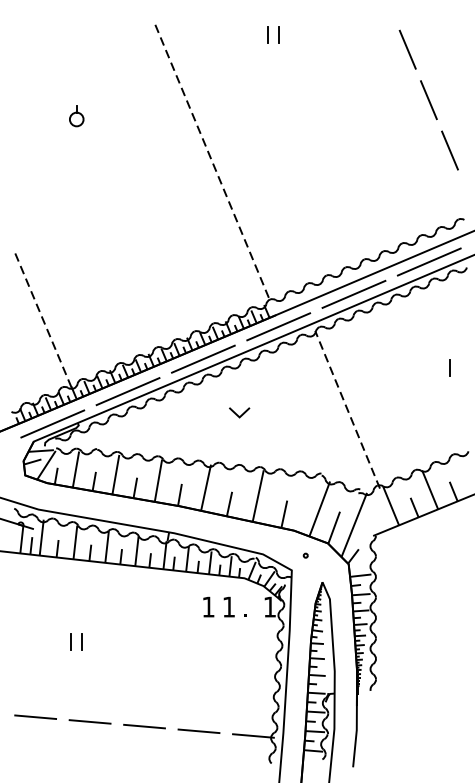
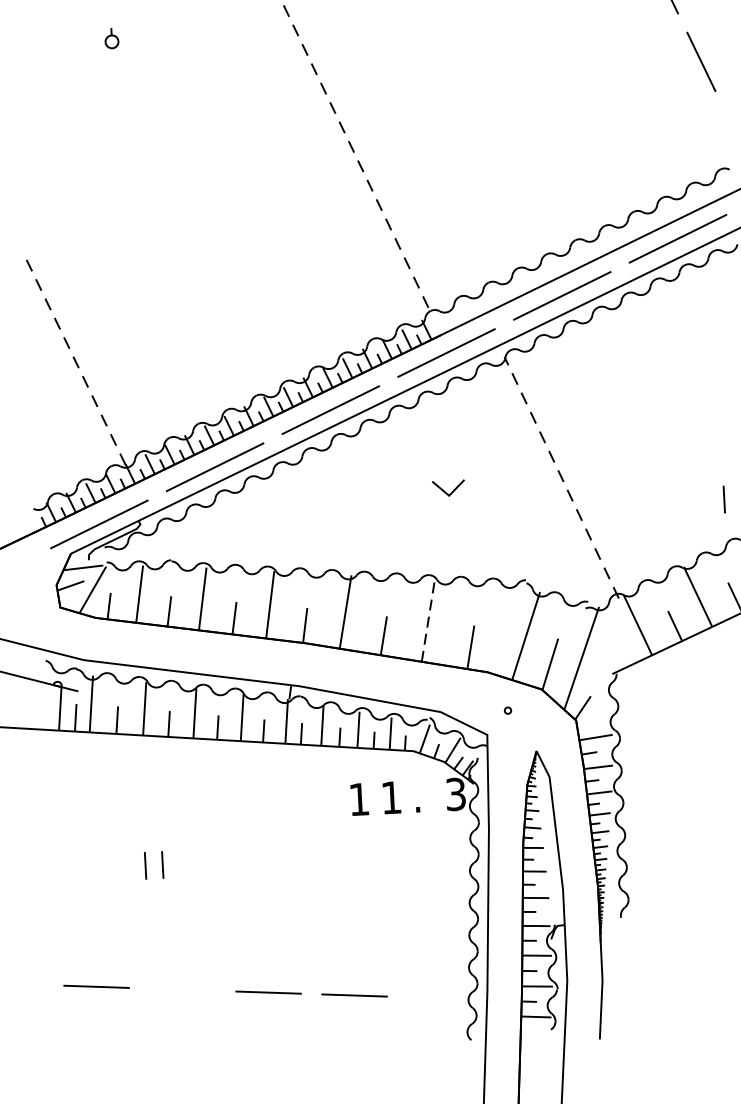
part: (76, 116) -> (111, 39), size x0.6
line: (449, 367) -> (723, 498), moved
line: (237, 414) -> (445, 491), moved
line: (258, 495) -> (428, 619), solid -> dashed
text: (269, 606) -> (455, 793), 1 -> 3
line: (89, 721) -> (181, 989), removed
line: (253, 735) -> (440, 997), removed

